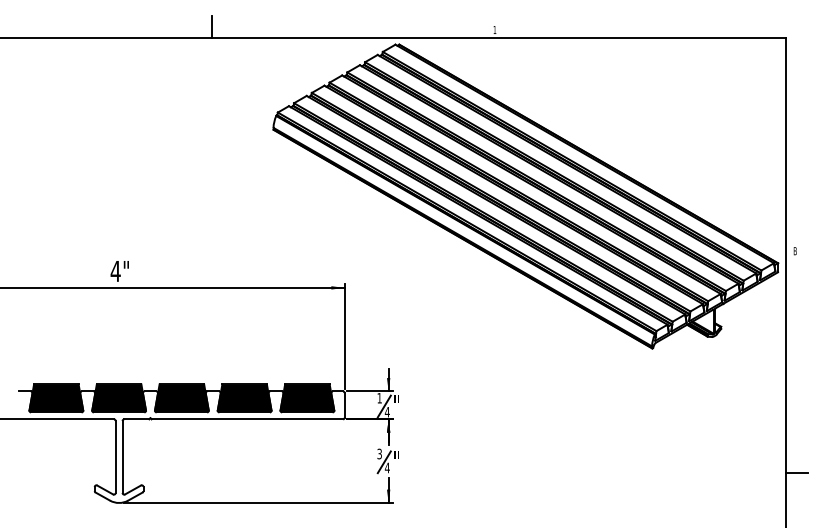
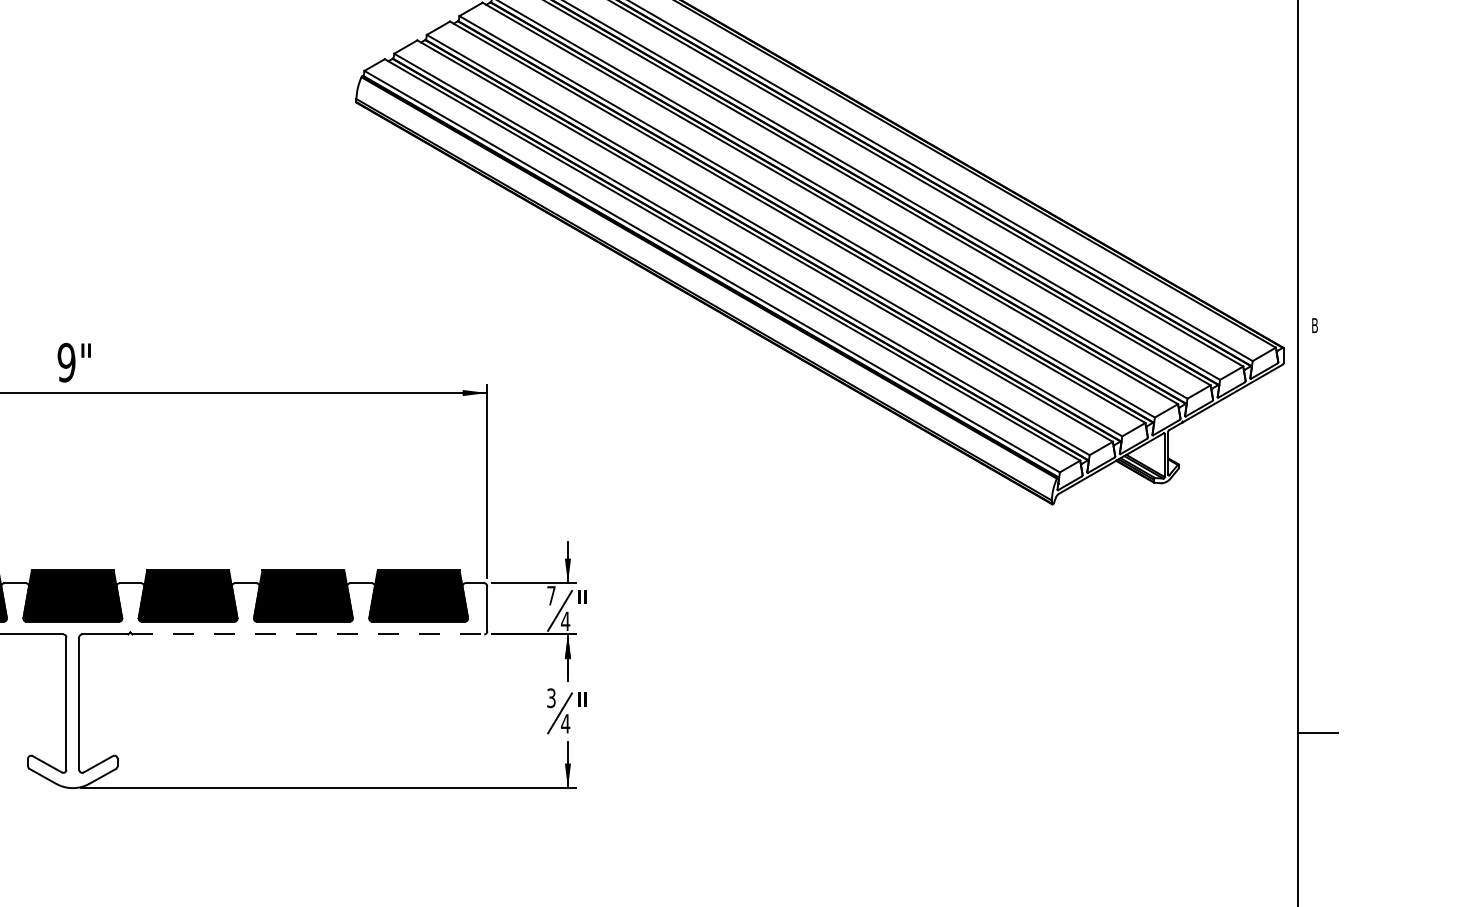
text: (115, 271) -> (66, 362), 4" -> 9"
text: (379, 398) -> (551, 596), 1 -> 7
line: (247, 419) -> (308, 634), solid -> dashed

